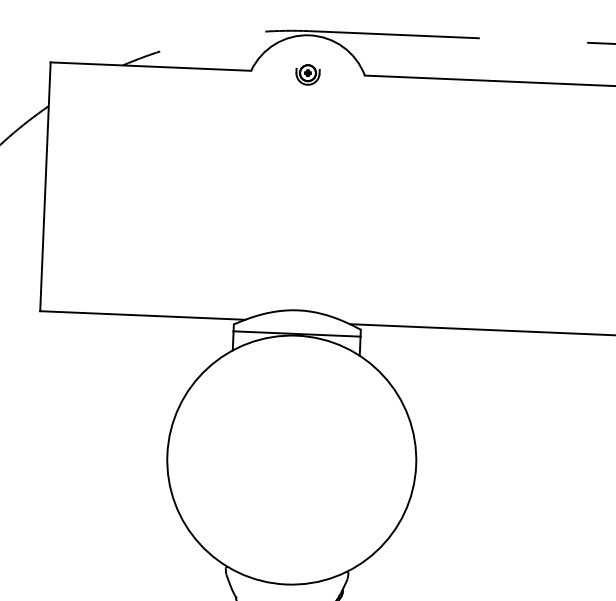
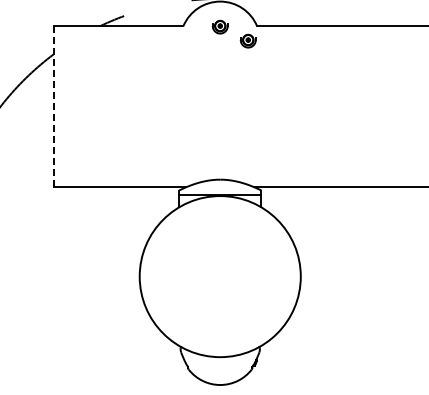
part: (349, 97) -> (247, 40), added
line: (45, 186) -> (53, 106), solid -> dashed

